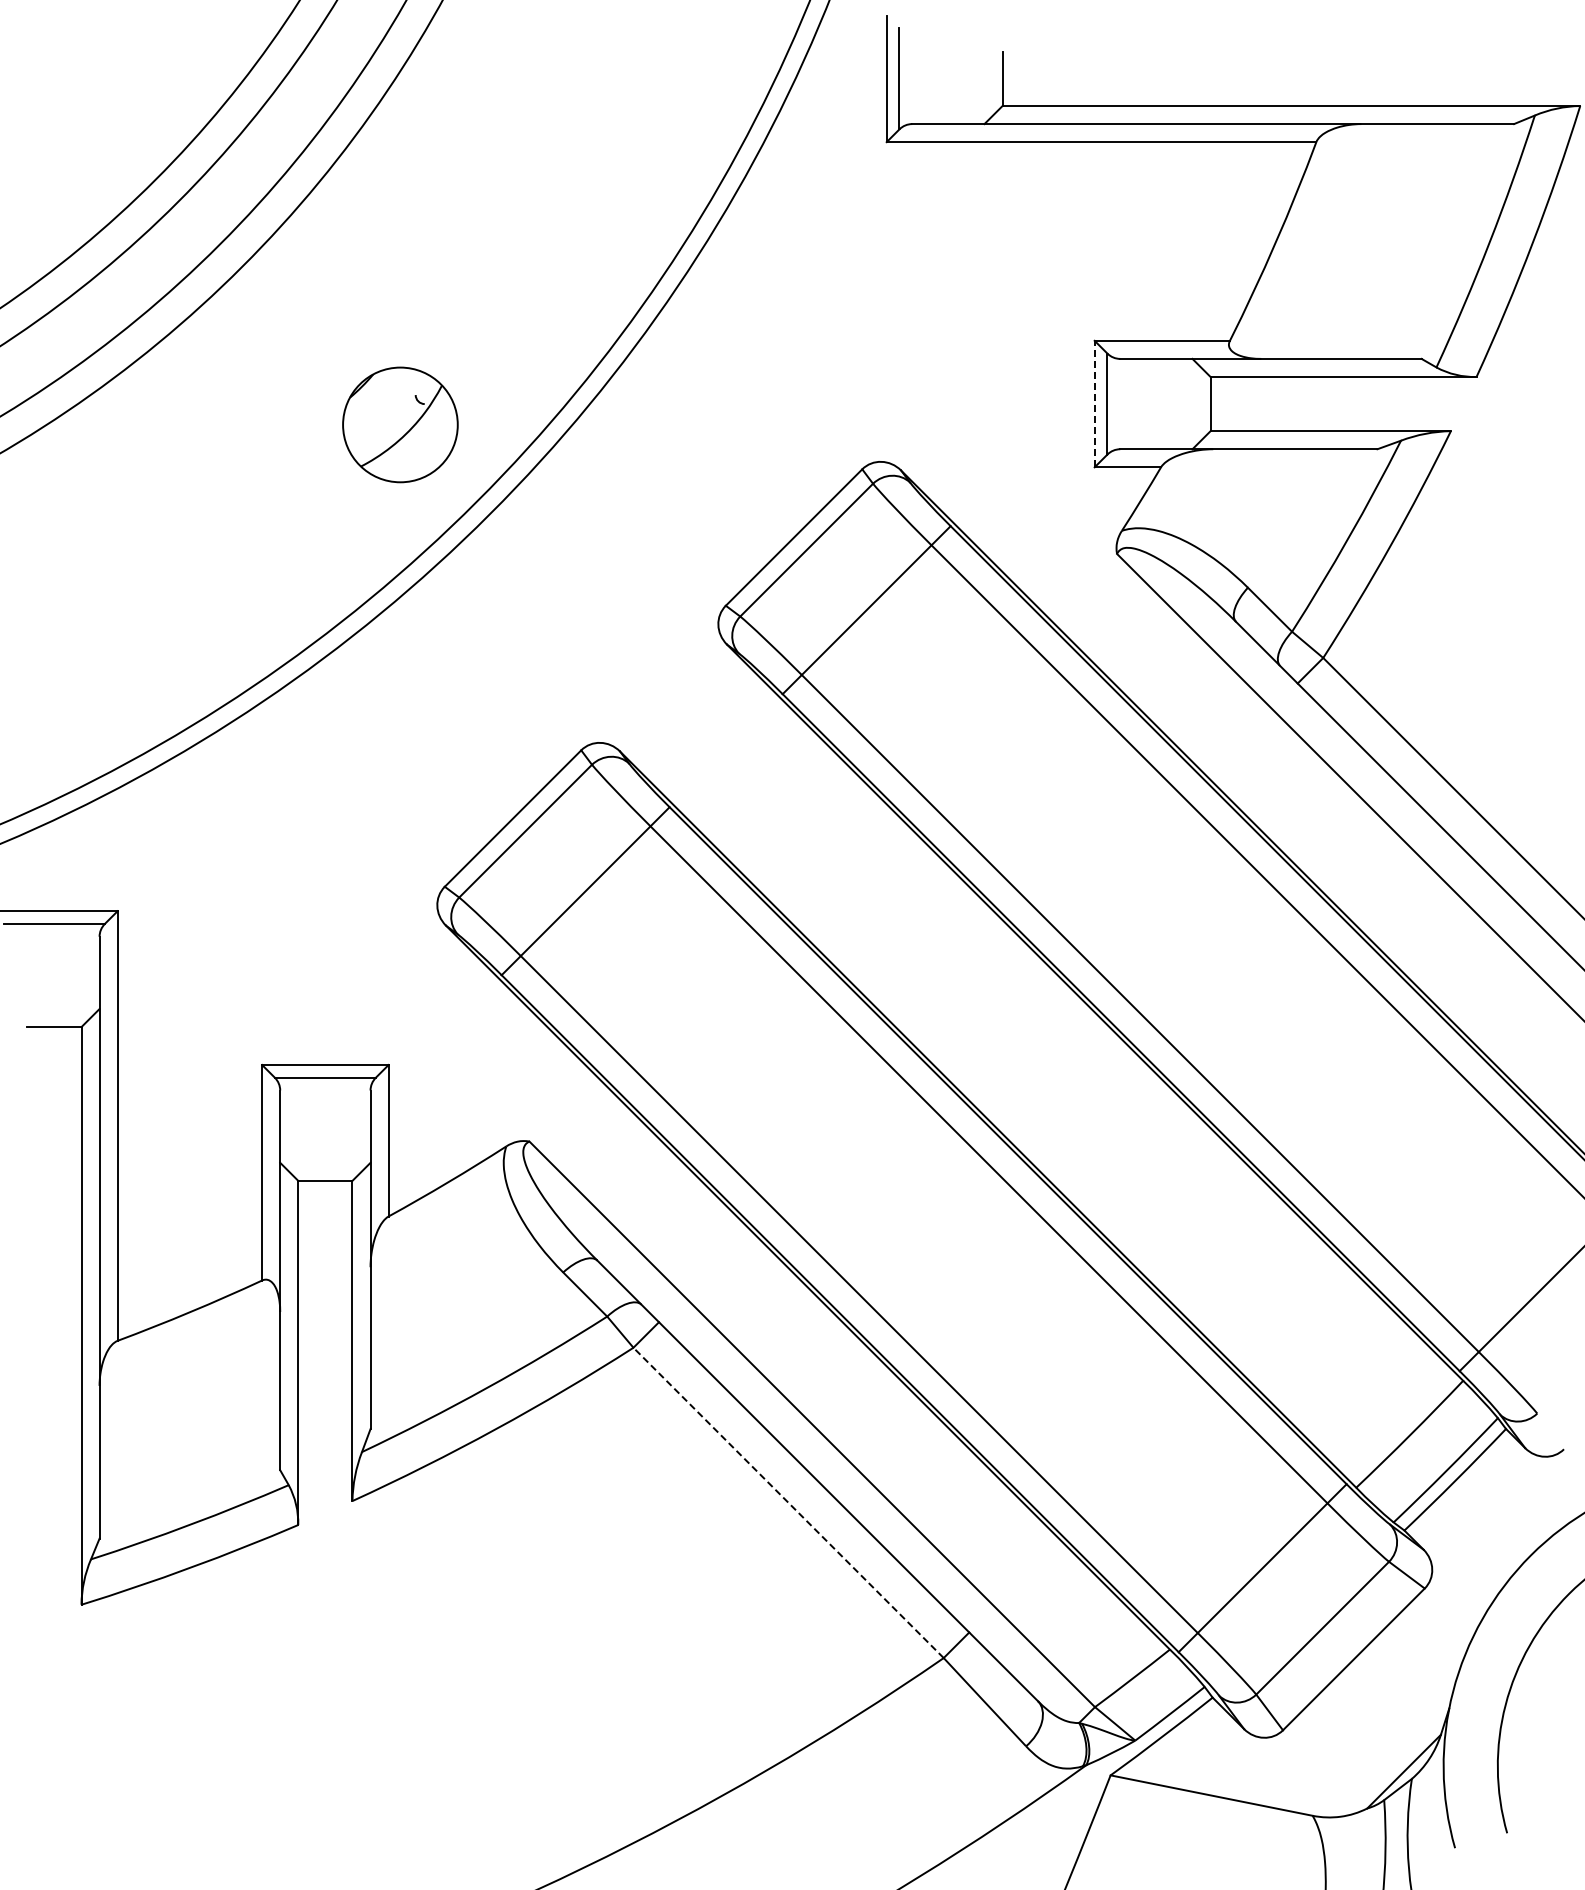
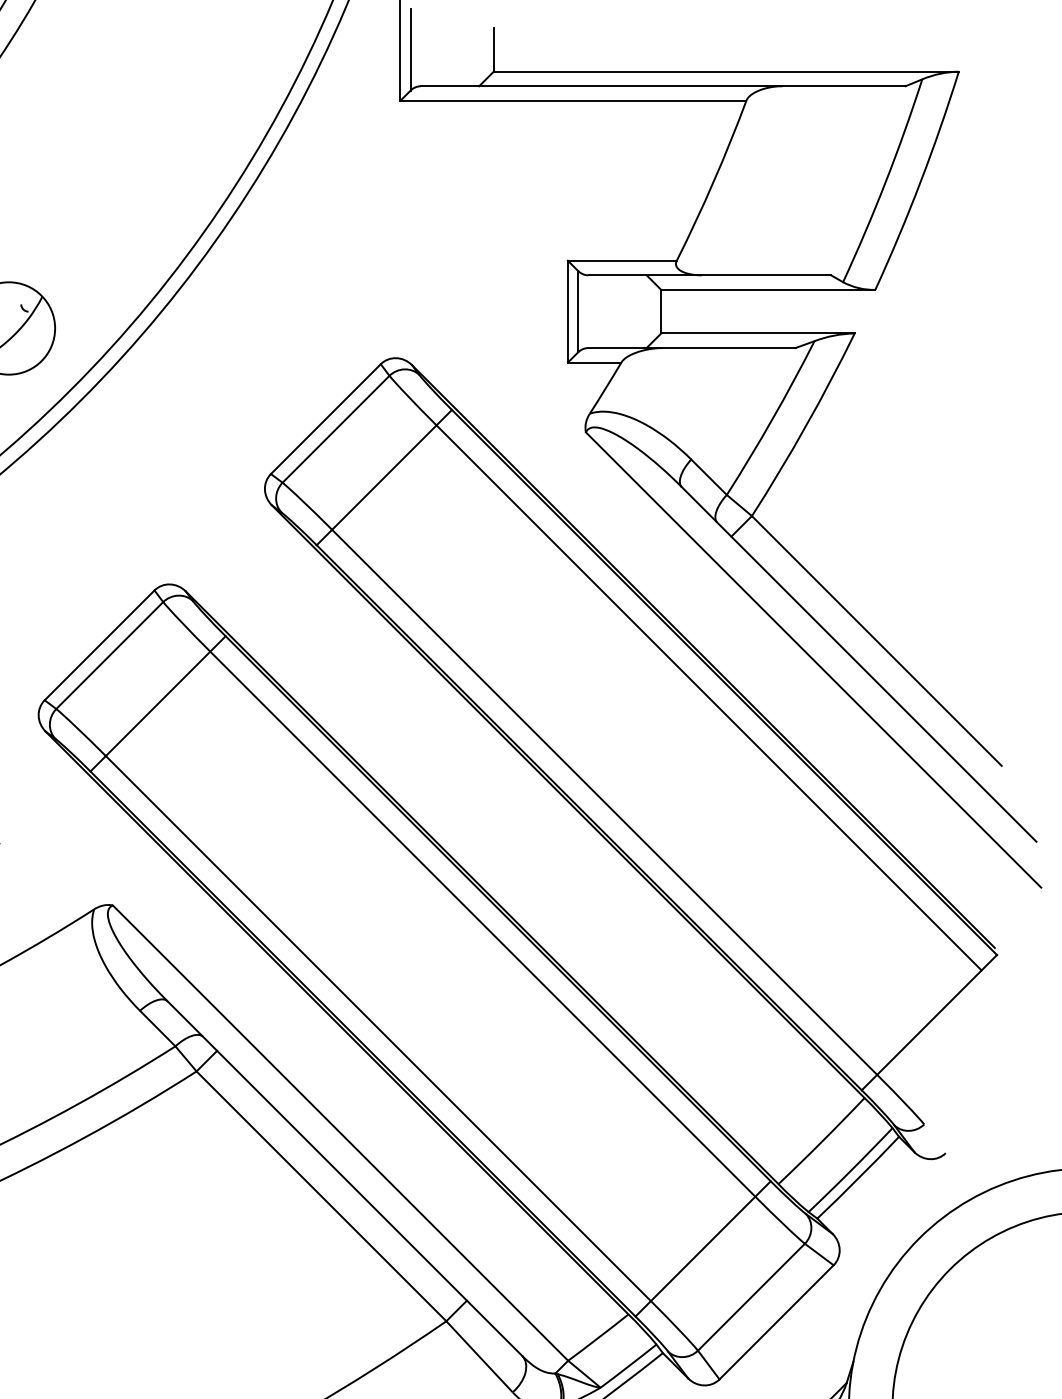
line: (1094, 403) -> (567, 311), dashed -> solid
line: (788, 1502) -> (321, 1196), dashed -> solid

